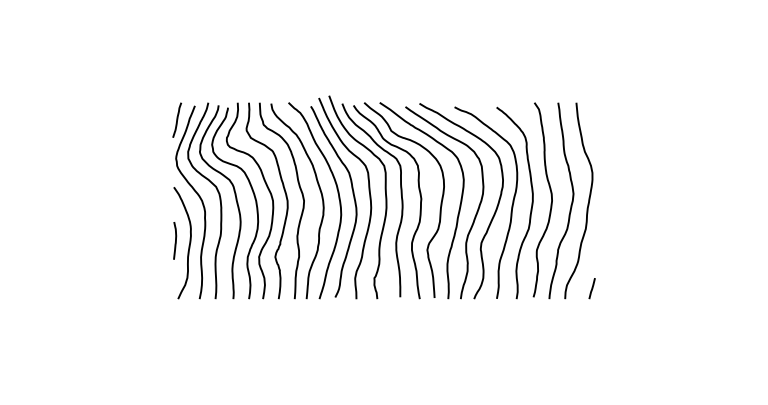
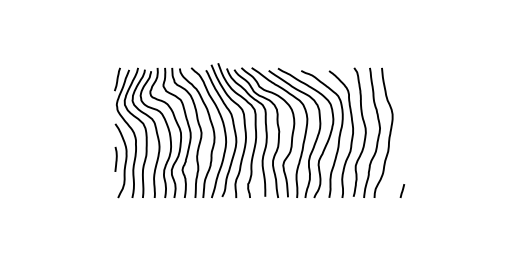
line: (592, 287) -> (402, 190), moved

